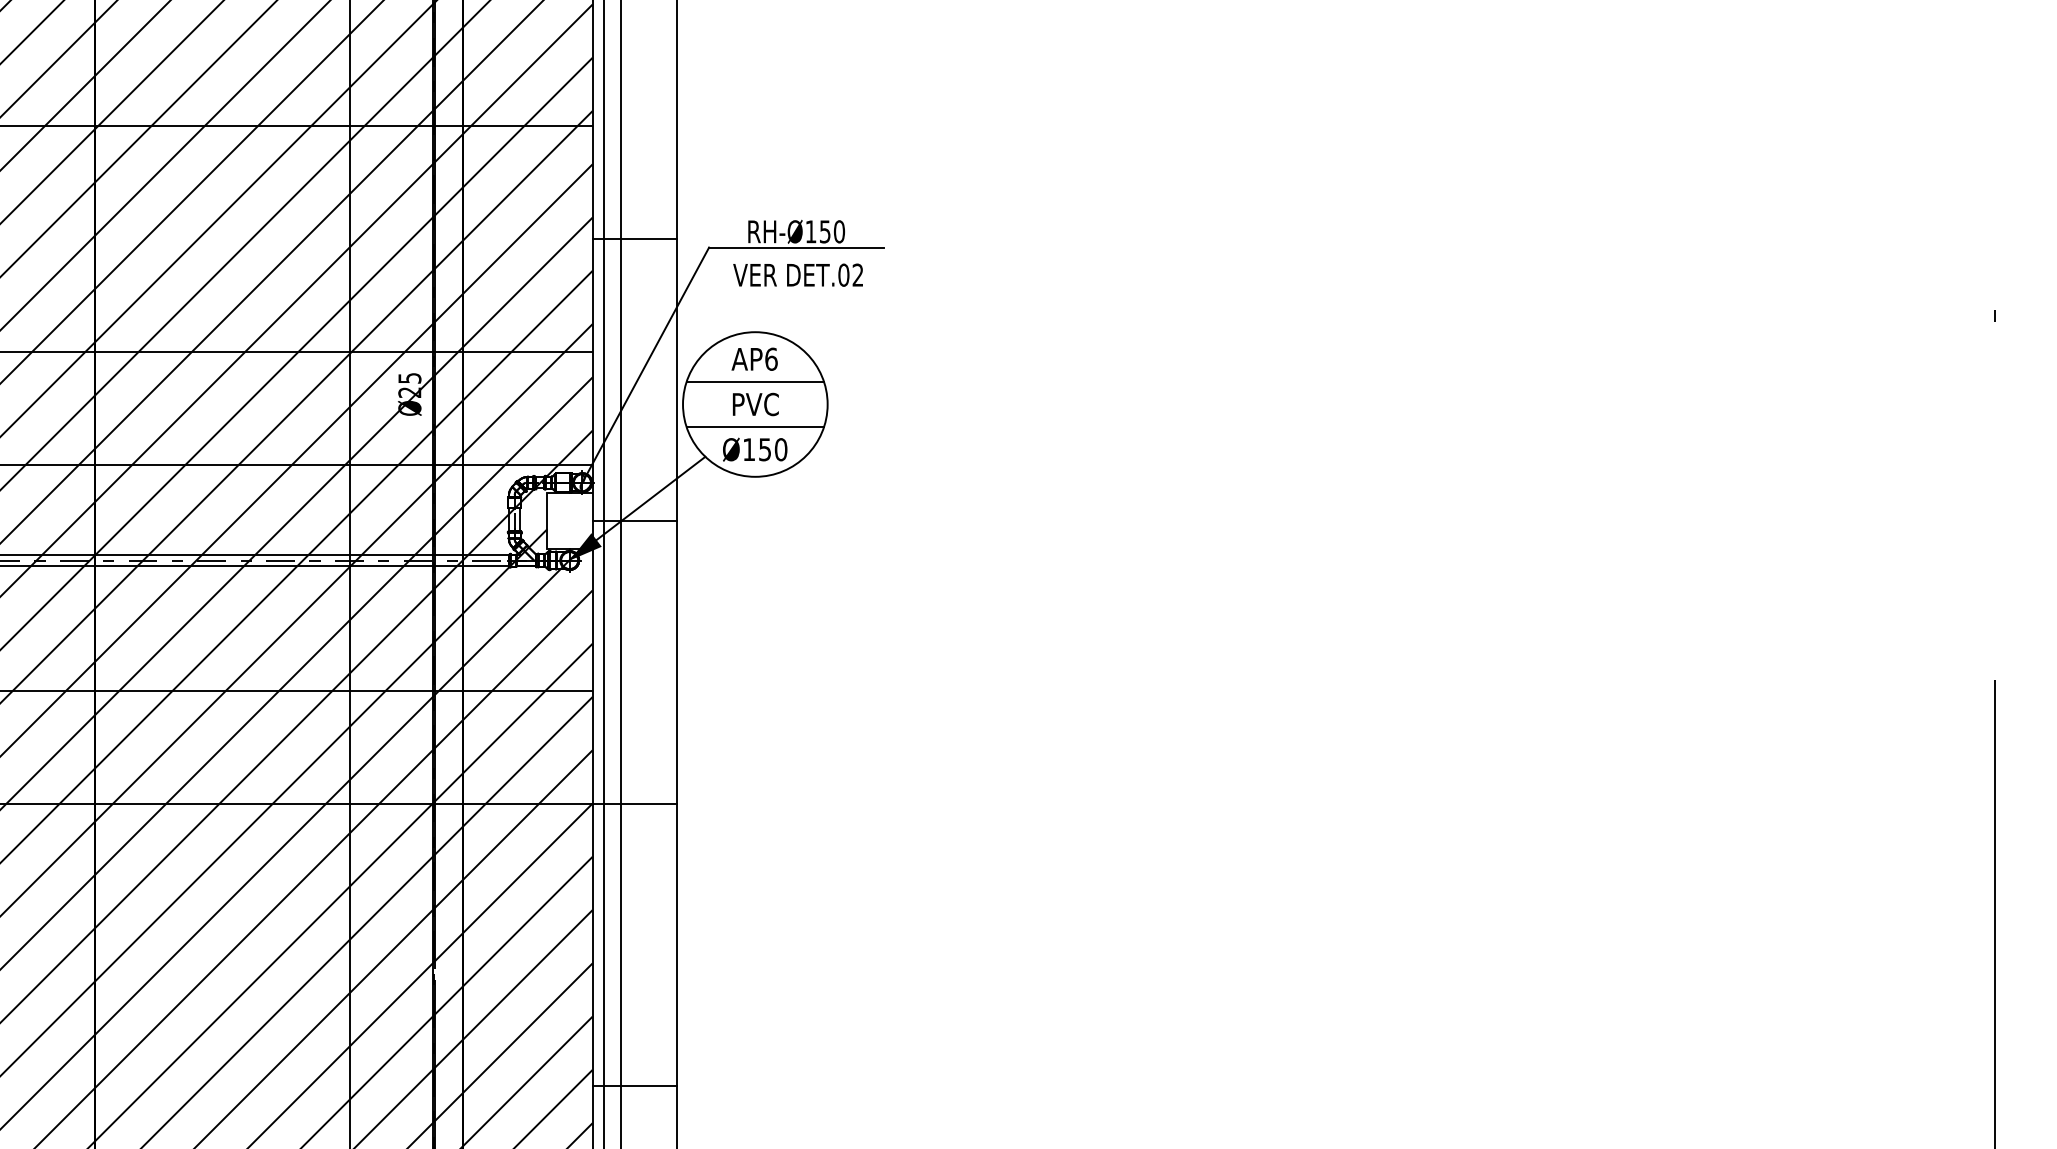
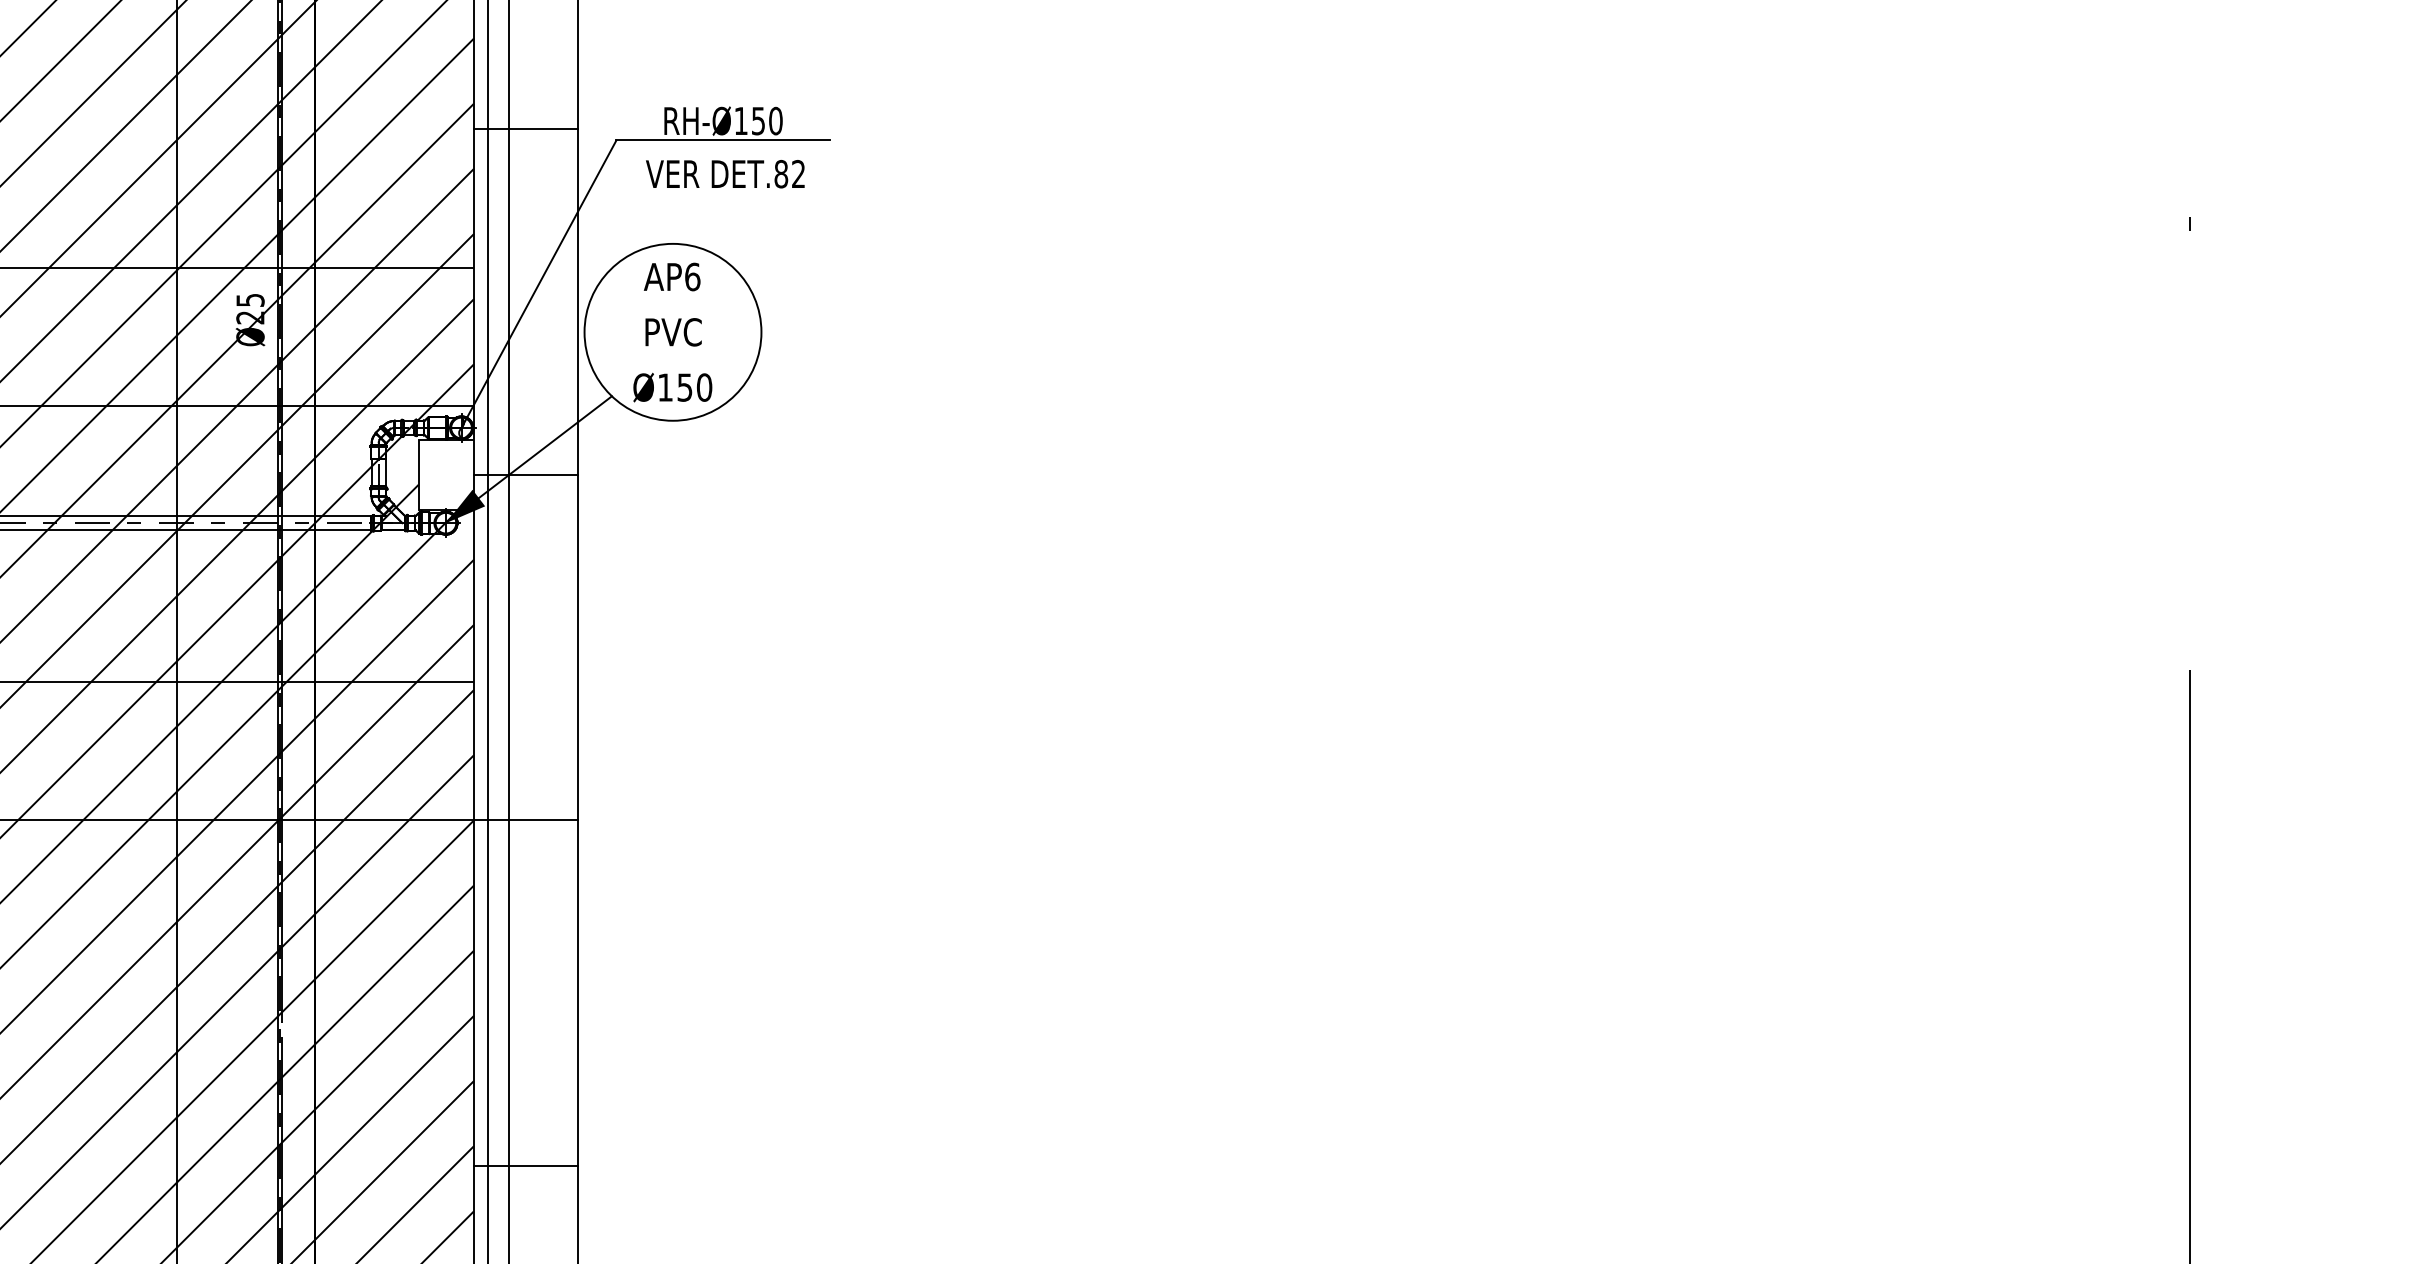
text: (843, 275) -> (780, 174), DET.02 -> DET.82
line: (755, 381) -> (673, 304), removed
line: (755, 427) -> (673, 360), removed

